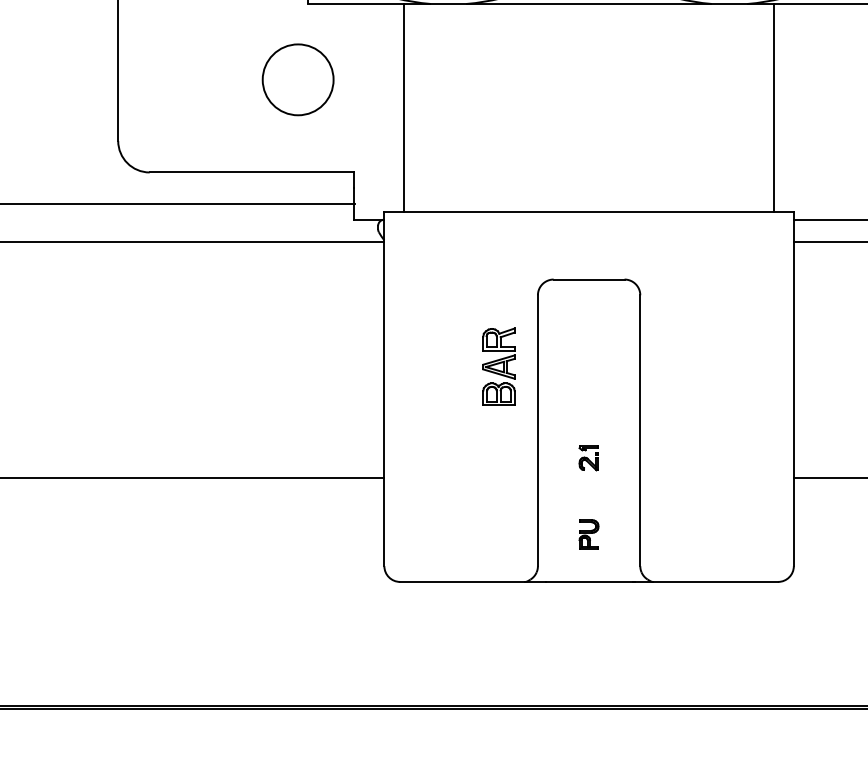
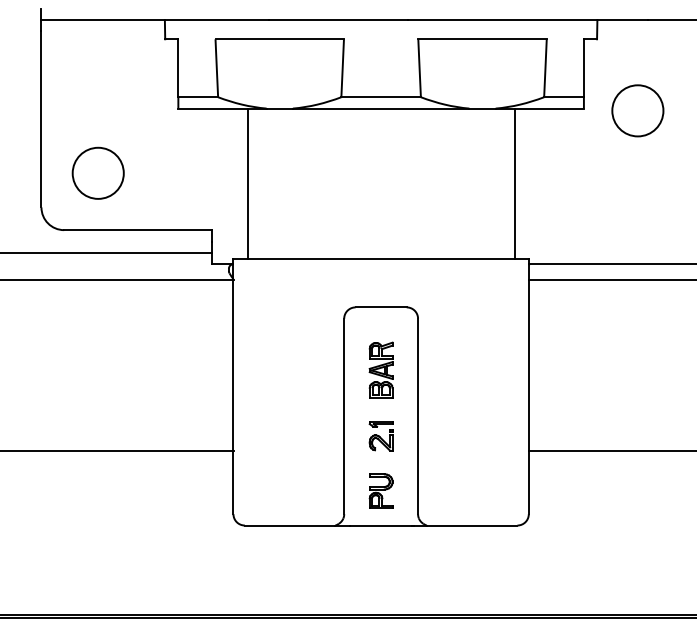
circle: (297, 78) -> (97, 172), moved
part: (498, 365) -> (380, 369), moved
part: (588, 458) -> (380, 436), size x1.67
part: (588, 533) -> (380, 490), size x1.67

